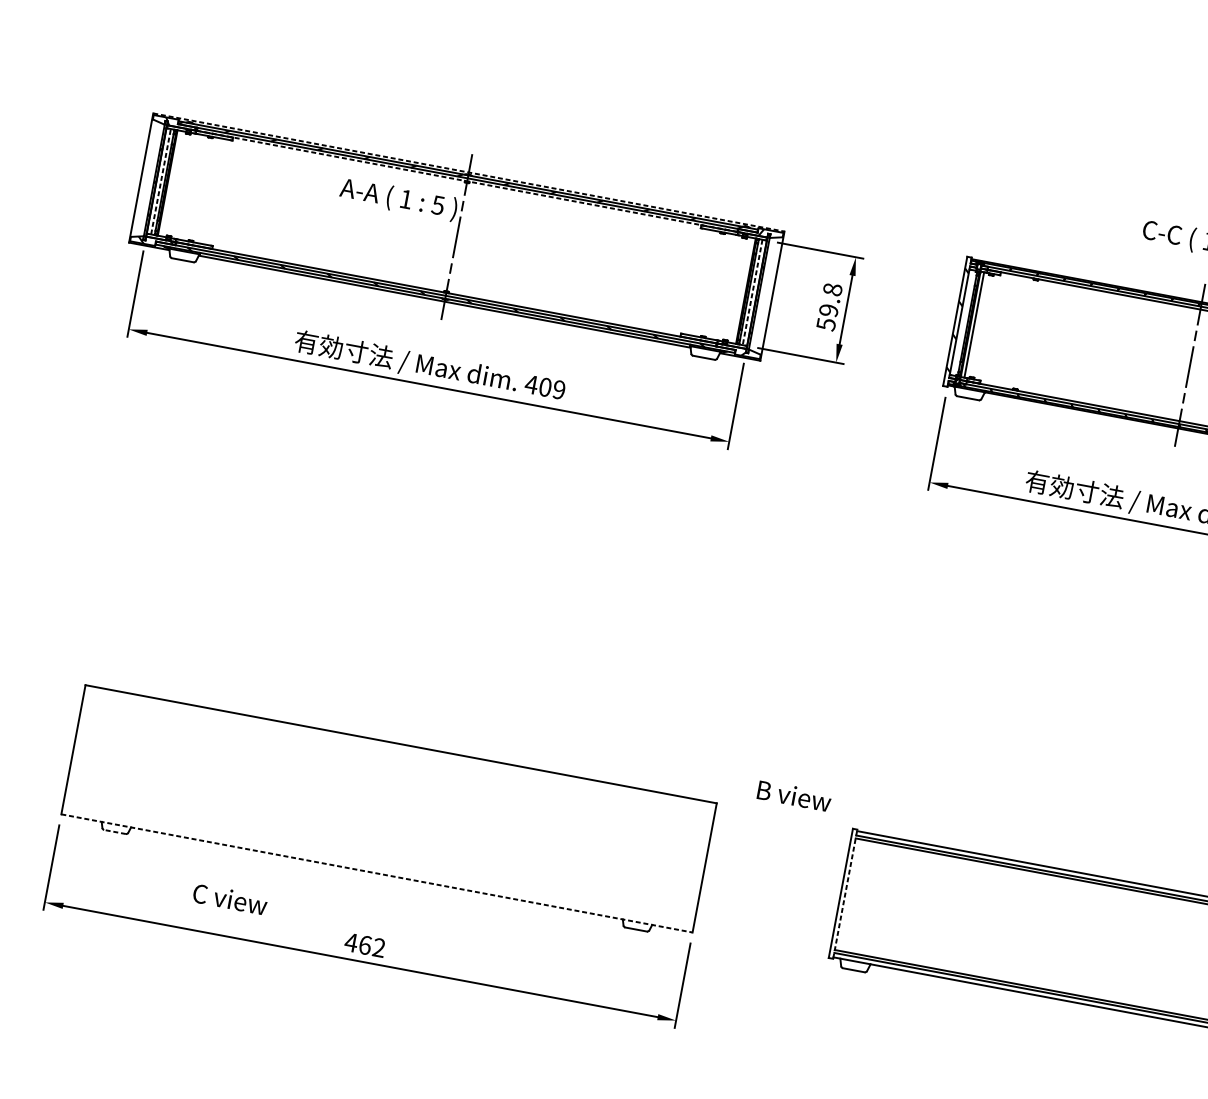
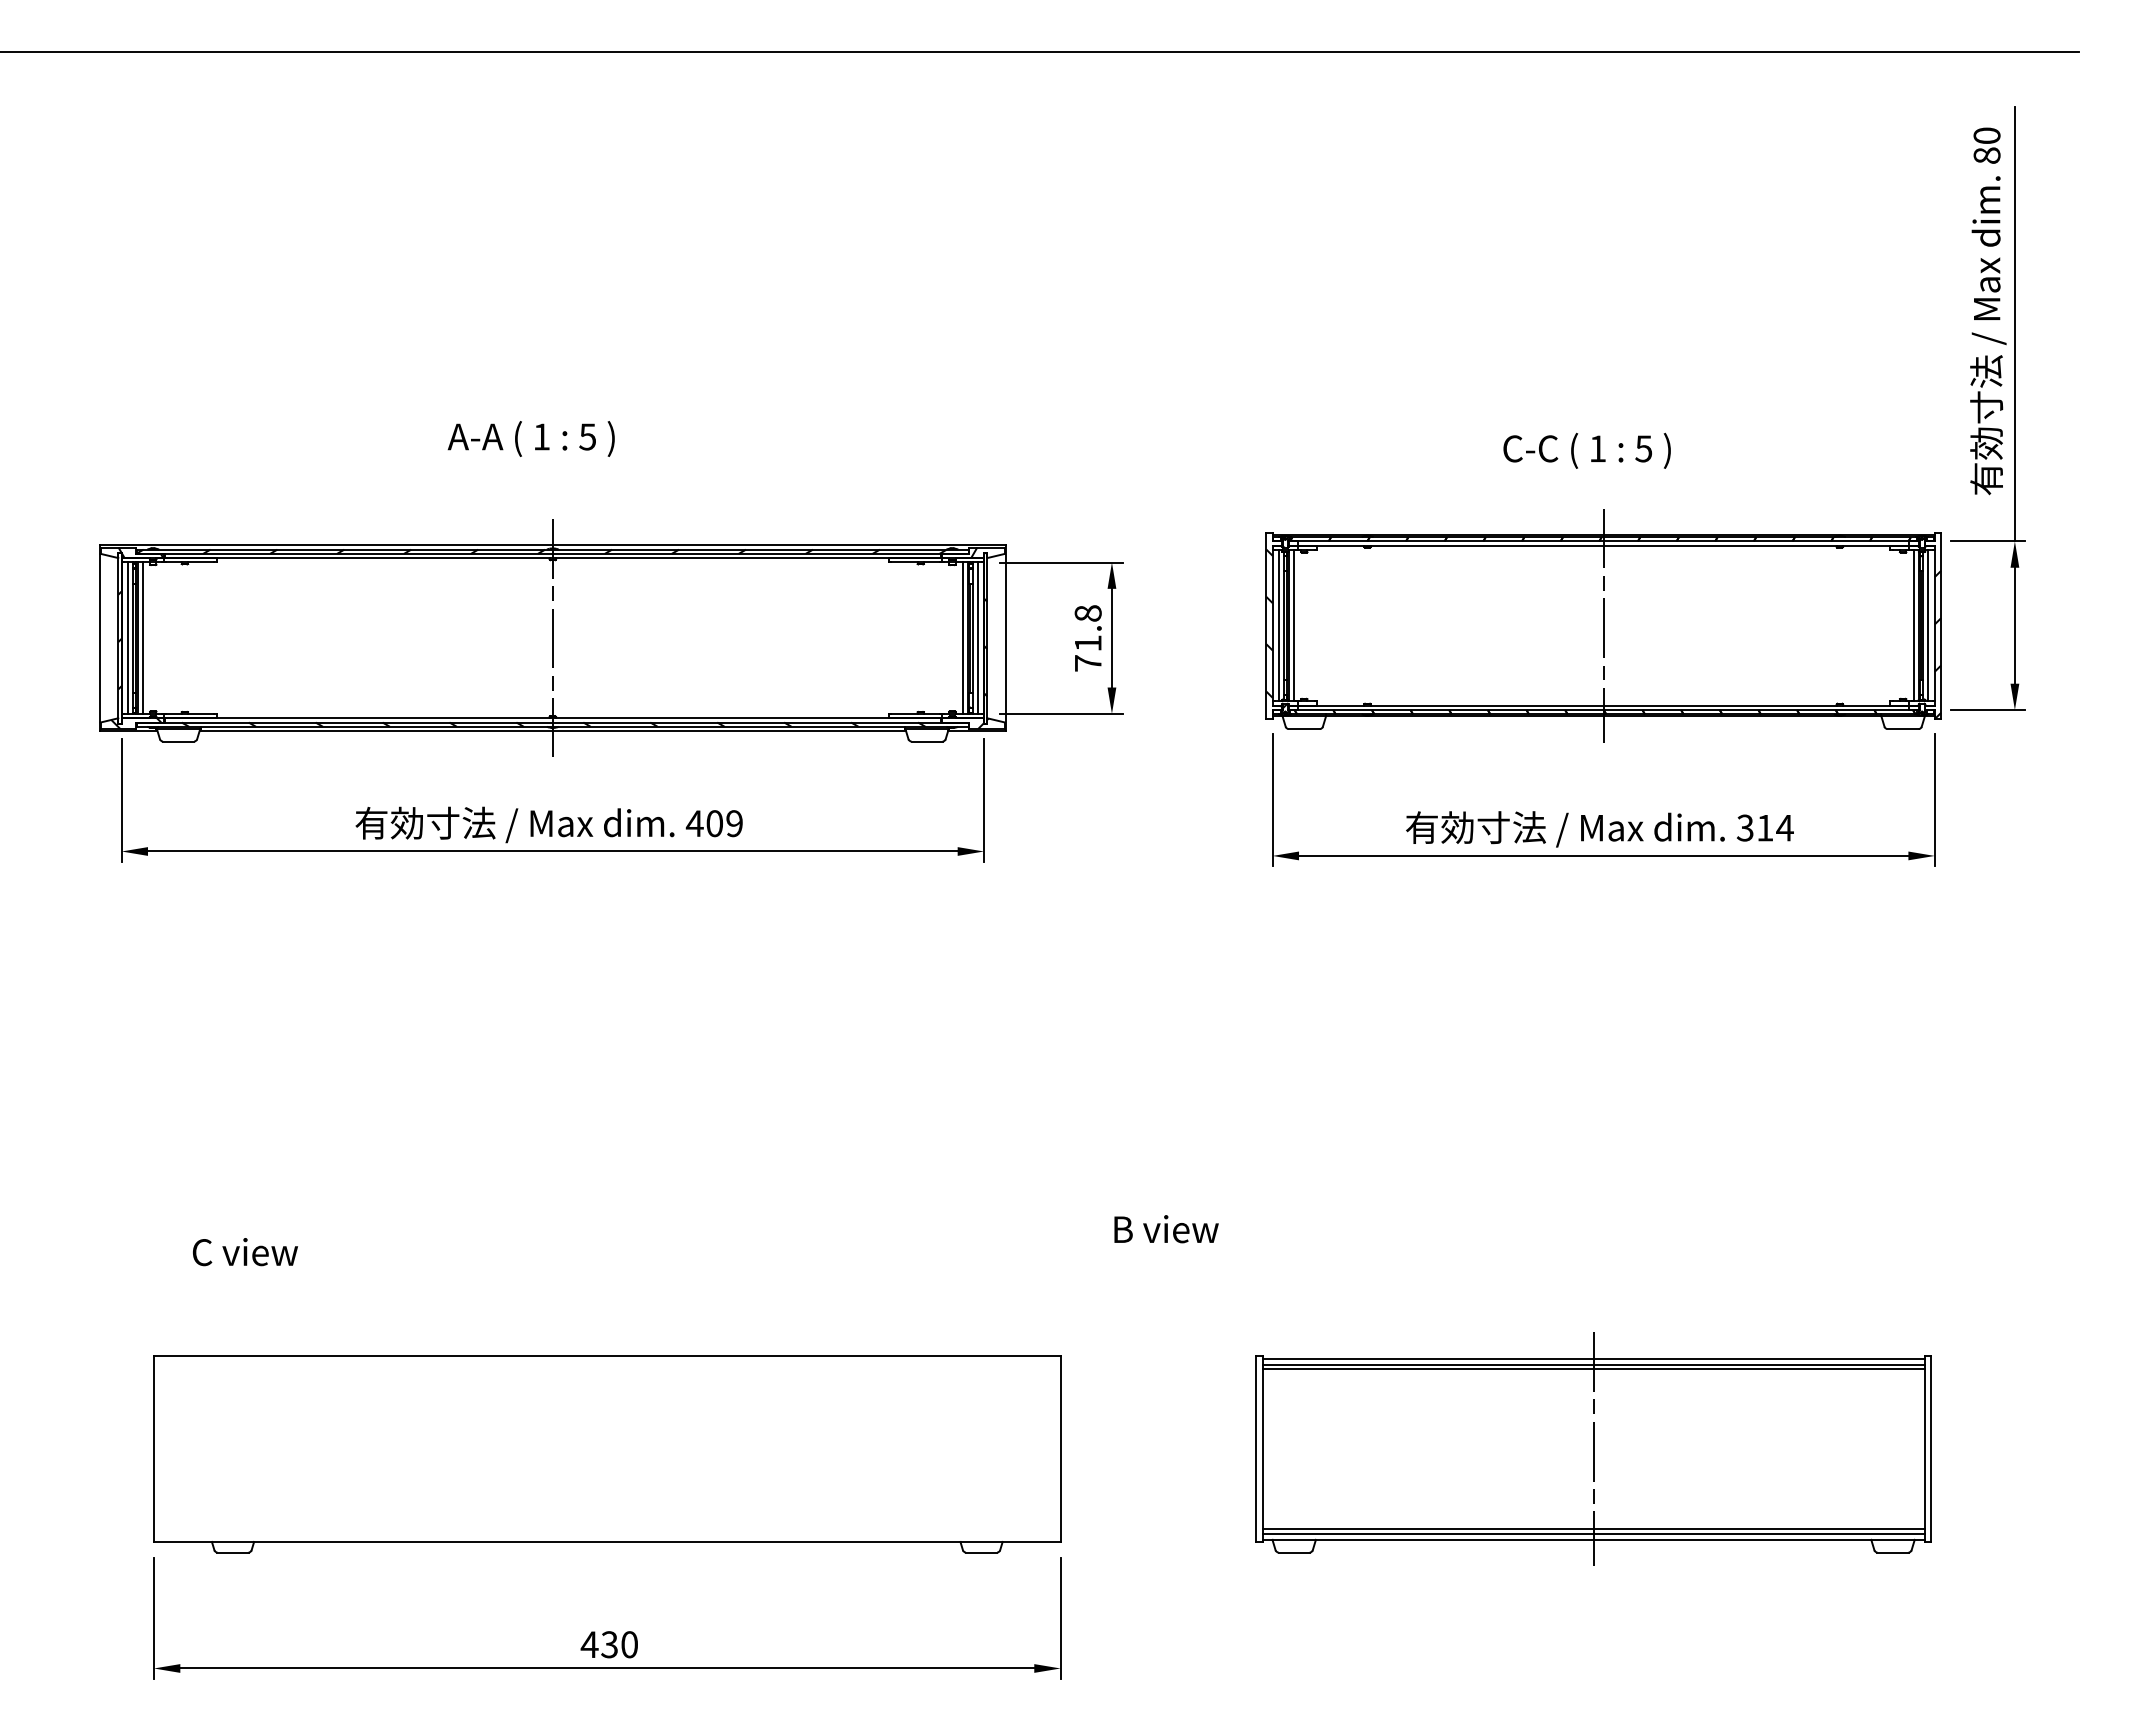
line: (469, 172) -> (553, 545), dashed -> solid
line: (160, 181) -> (127, 638), dashed -> solid
line: (466, 181) -> (552, 558), dashed -> solid
line: (171, 183) -> (142, 637), added
text: (398, 198) -> (530, 438), moved
line: (742, 290) -> (962, 637), added
line: (752, 292) -> (977, 638), dashed -> solid
text: (827, 317) -> (1087, 653), 59.8 -> 71.8
line: (964, 322) -> (1279, 625), added
text: (794, 796) -> (1166, 1229), moved
line: (115, 832) -> (233, 1552), dashed -> solid
line: (377, 873) -> (607, 1541), dashed -> solid
line: (845, 894) -> (1262, 1449), dashed -> solid
text: (230, 899) -> (245, 1252), moved
line: (1075, 937) -> (1593, 1449), added
text: (372, 946) -> (619, 1644), 462 -> 430

